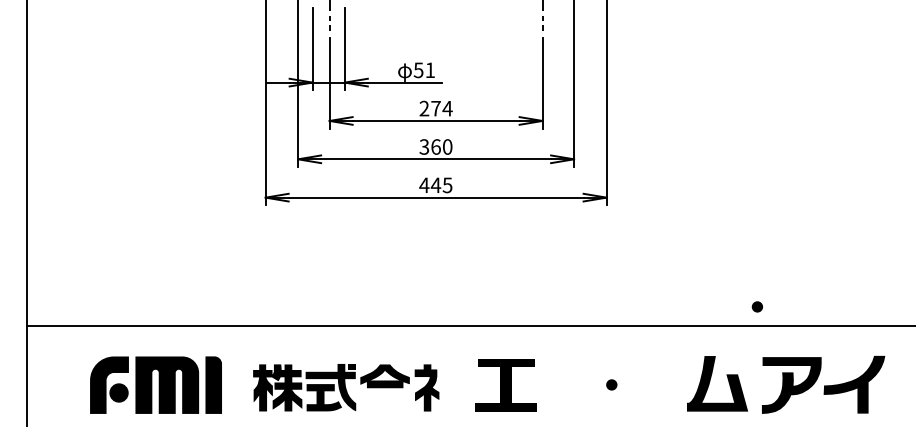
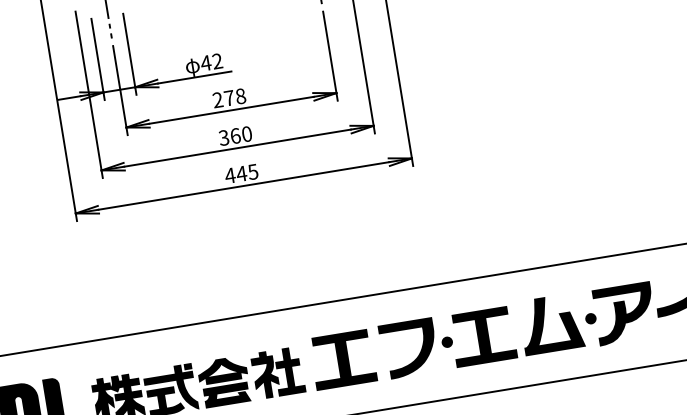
text: (424, 70) -> (211, 62), 51 -> 42
text: (447, 108) -> (240, 96), 274 -> 278
part: (756, 306) -> (589, 318), moved
fill: (572, 384) -> (408, 348), added
part: (647, 385) -> (482, 337), added
fill: (450, 387) -> (288, 370), added
fill: (385, 401) -> (226, 395), added

